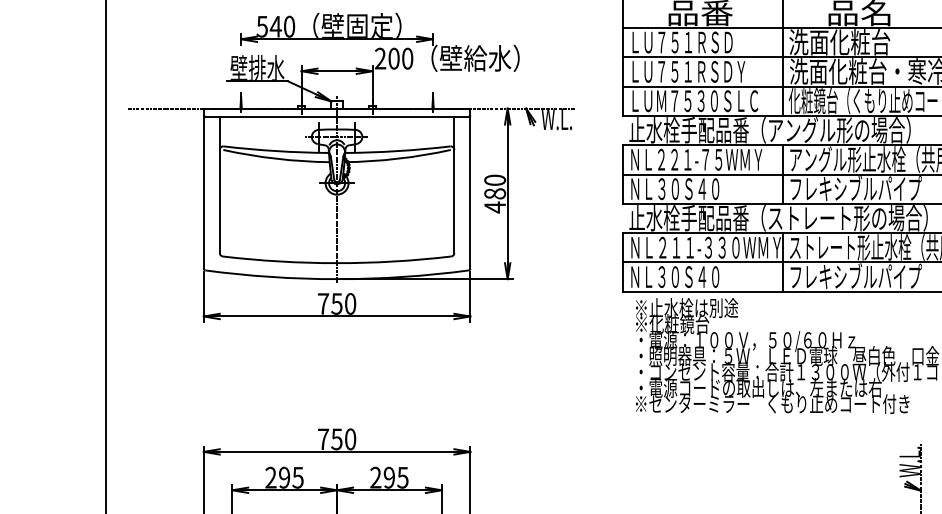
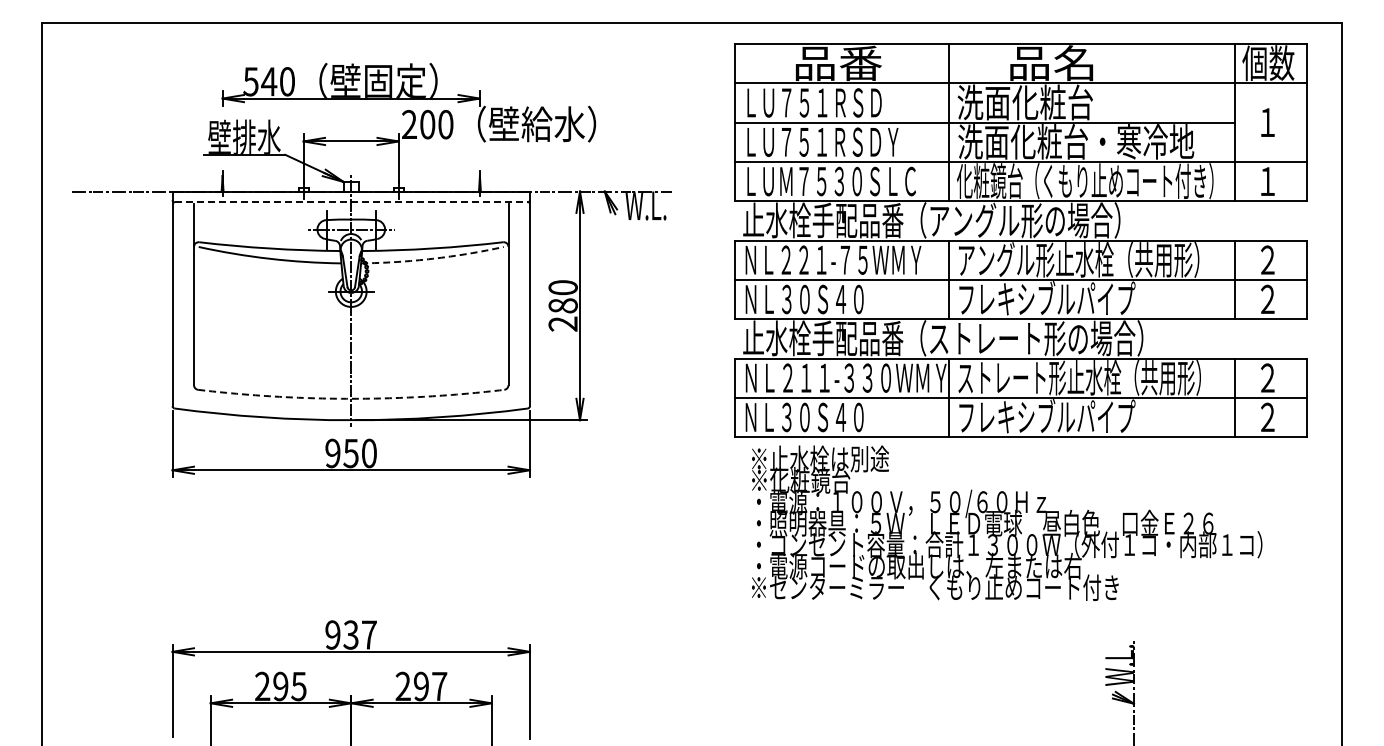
line: (337, 116) -> (351, 202), solid -> dashed
arc: (397, 158) -> (432, 258), solid -> dashed
text: (494, 207) -> (562, 324), 480 -> 280
arc: (337, 262) -> (351, 398), solid -> dashed
text: (323, 303) -> (332, 453), 750 -> 950
text: (336, 438) -> (350, 634), 750 -> 937
text: (402, 477) -> (439, 686), 295 -> 297

